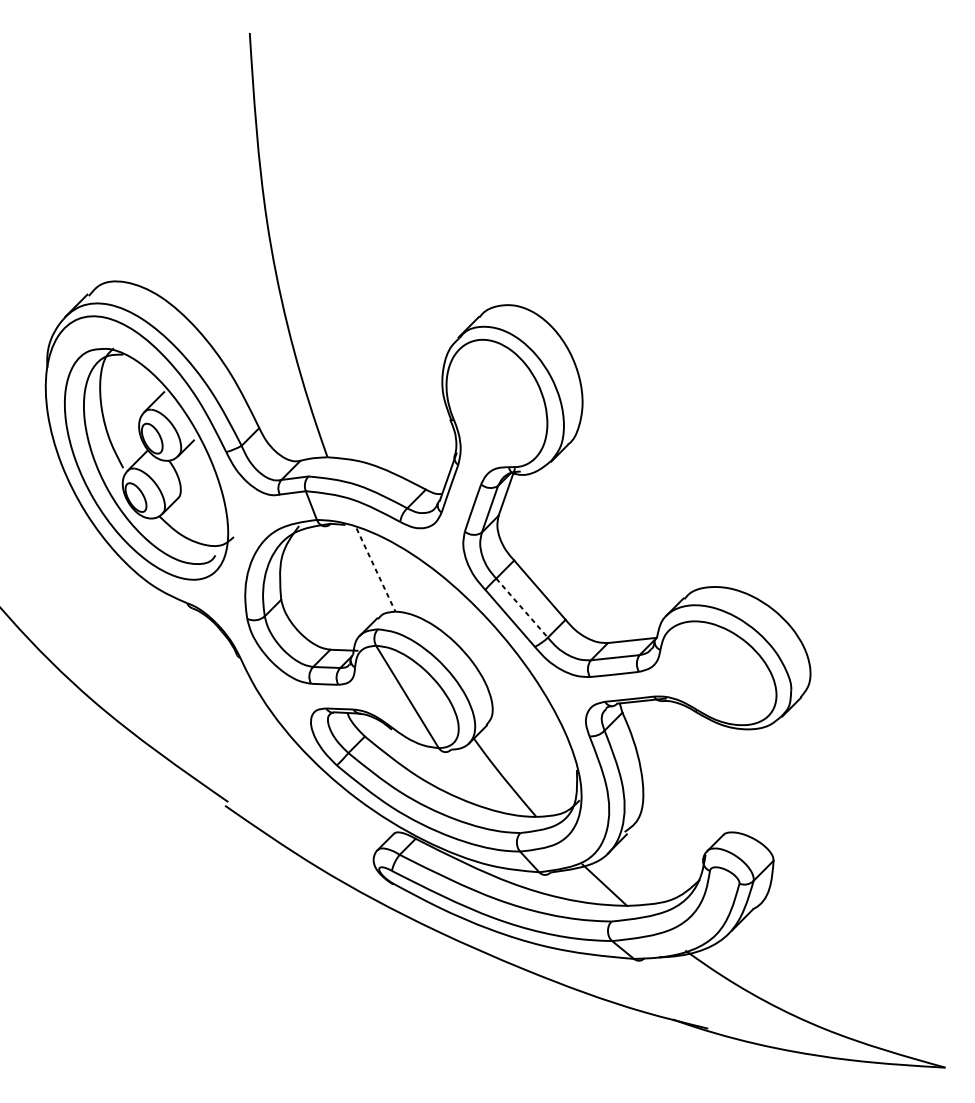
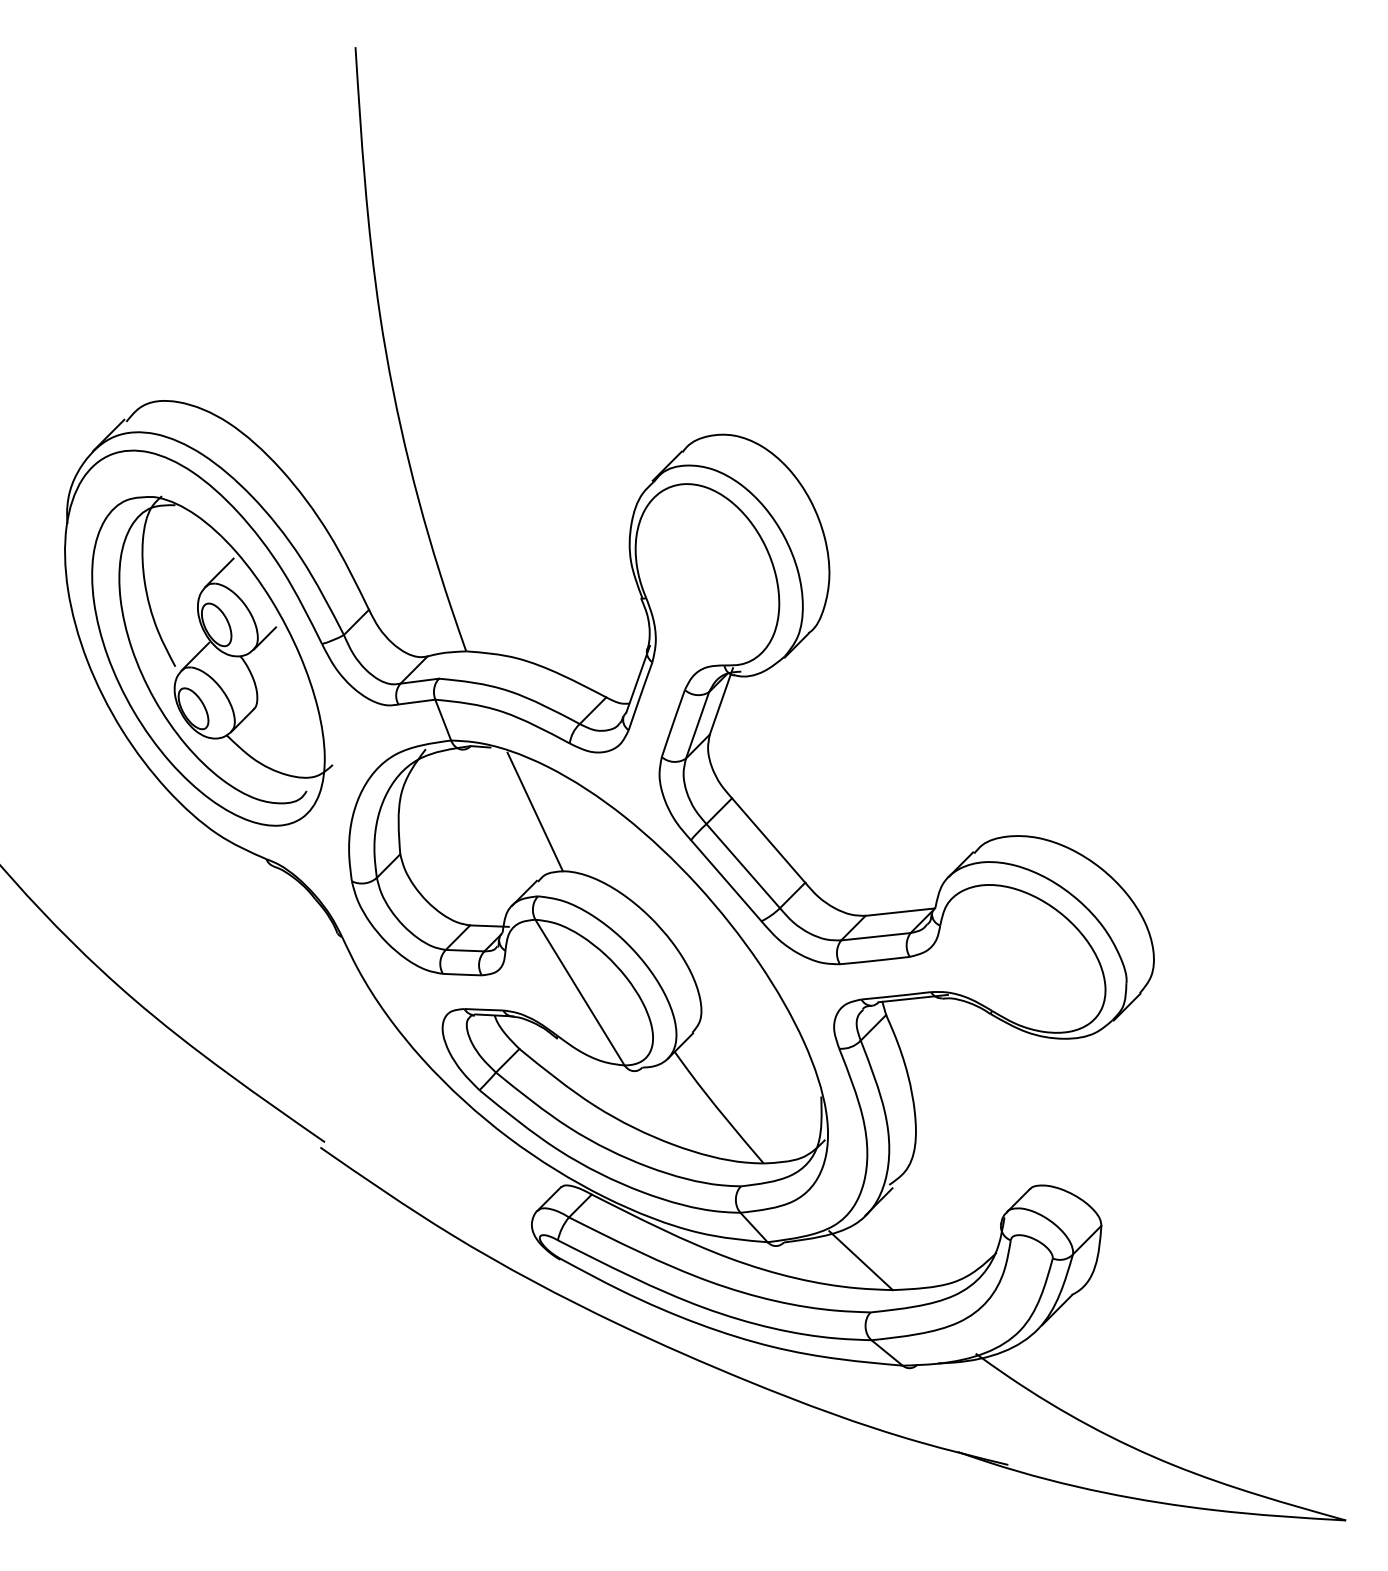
line: (376, 570) -> (535, 812), dashed -> solid
line: (522, 608) -> (743, 866), dashed -> solid

